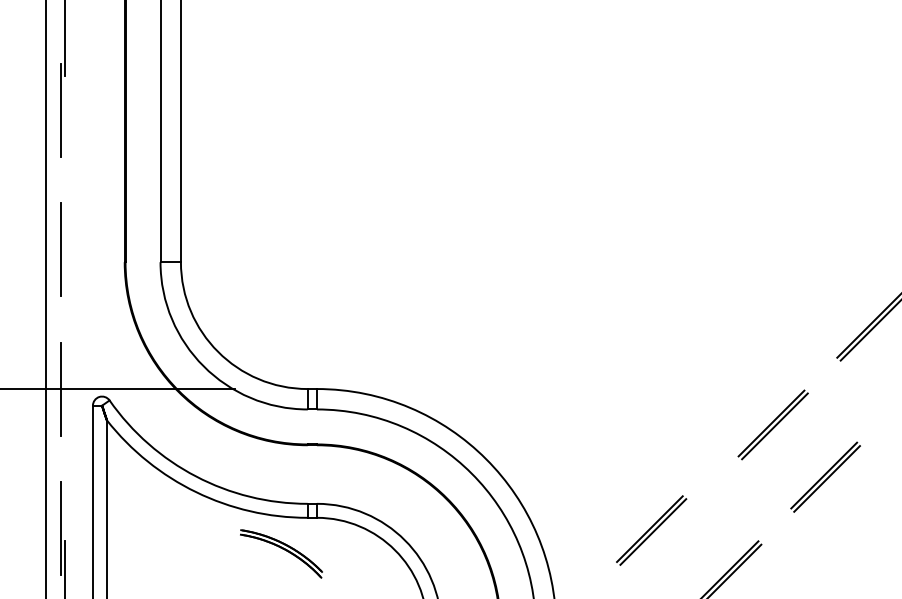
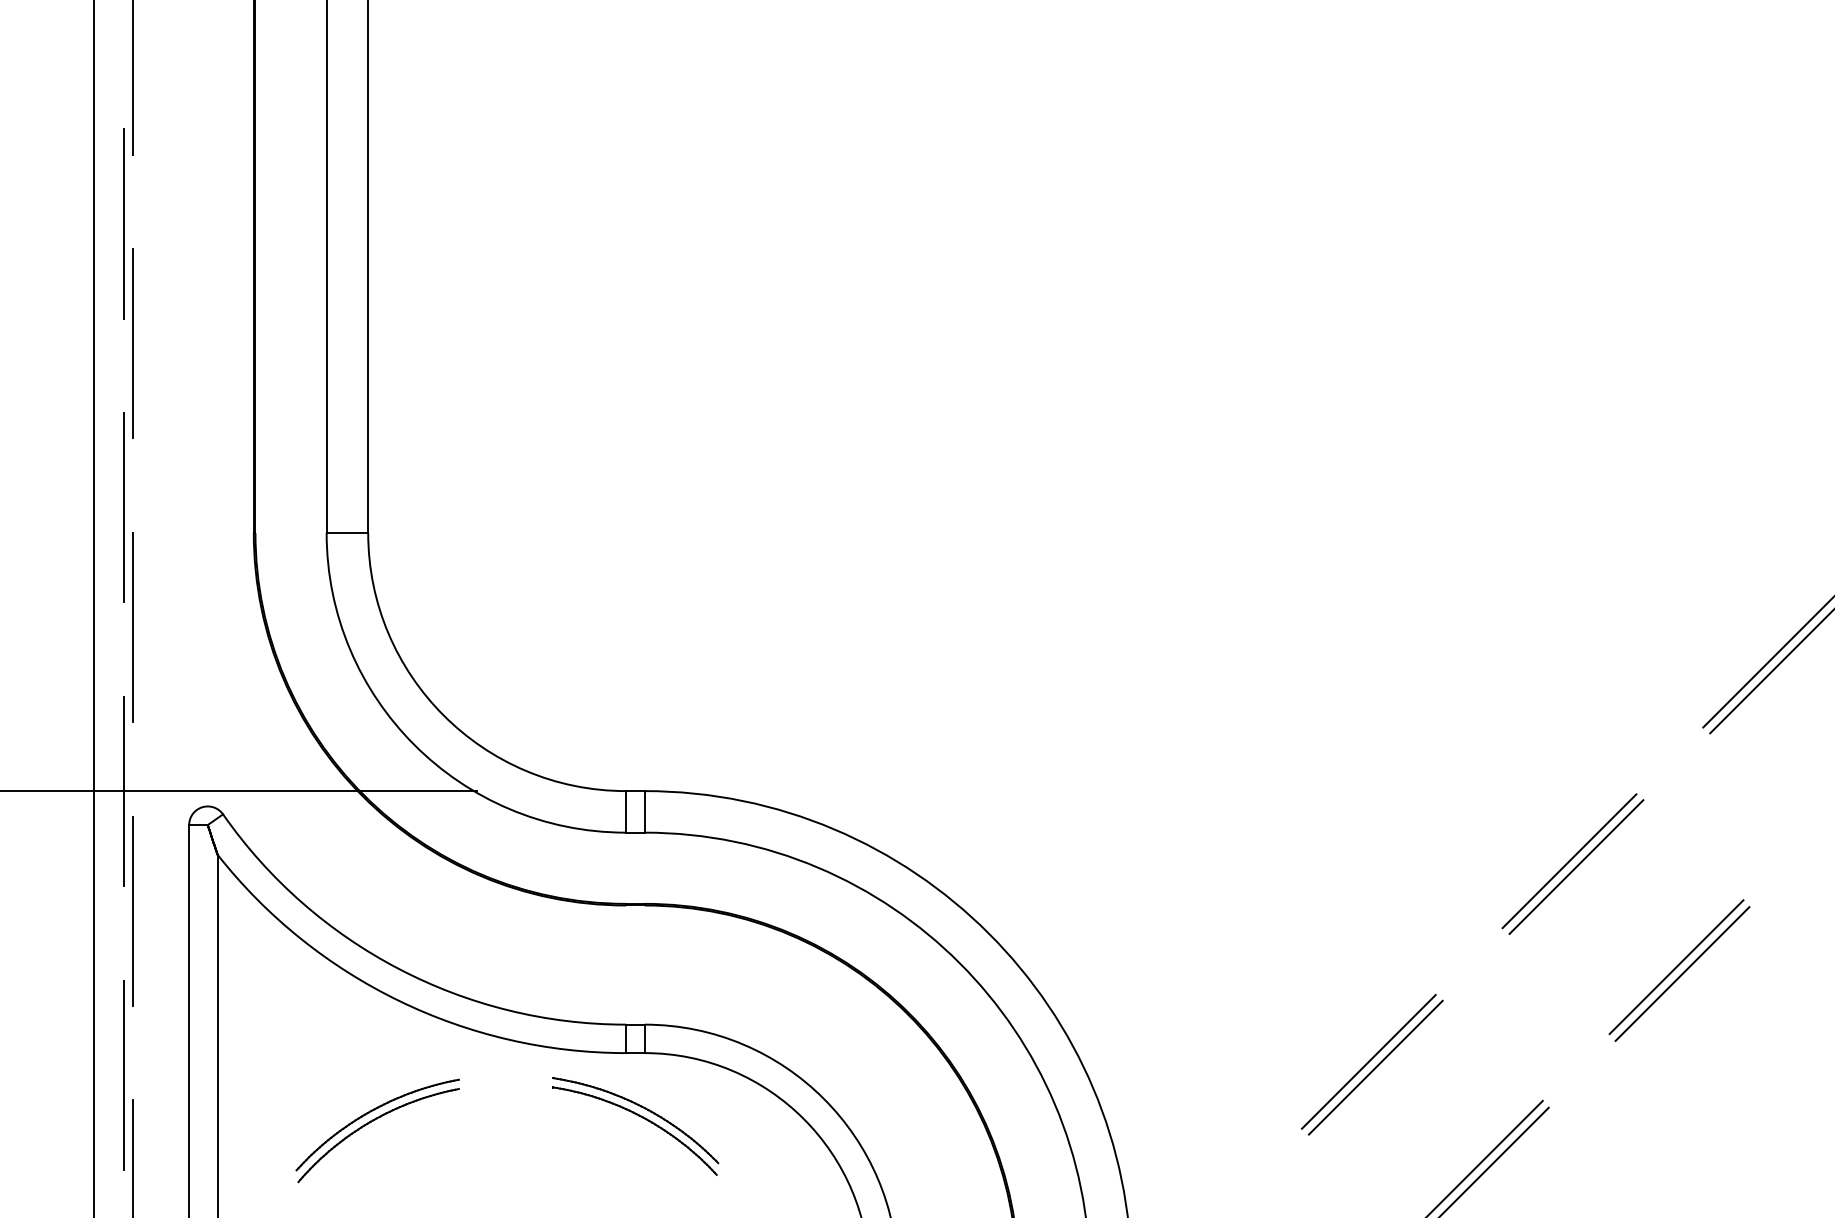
line: (65, 168) -> (133, 342), added
line: (65, 308) -> (133, 627), added
line: (65, 447) -> (133, 910), added
part: (651, 530) -> (1372, 1064), moved
part: (281, 553) -> (635, 1125), moved
part: (185, 556) -> (377, 1131), added

